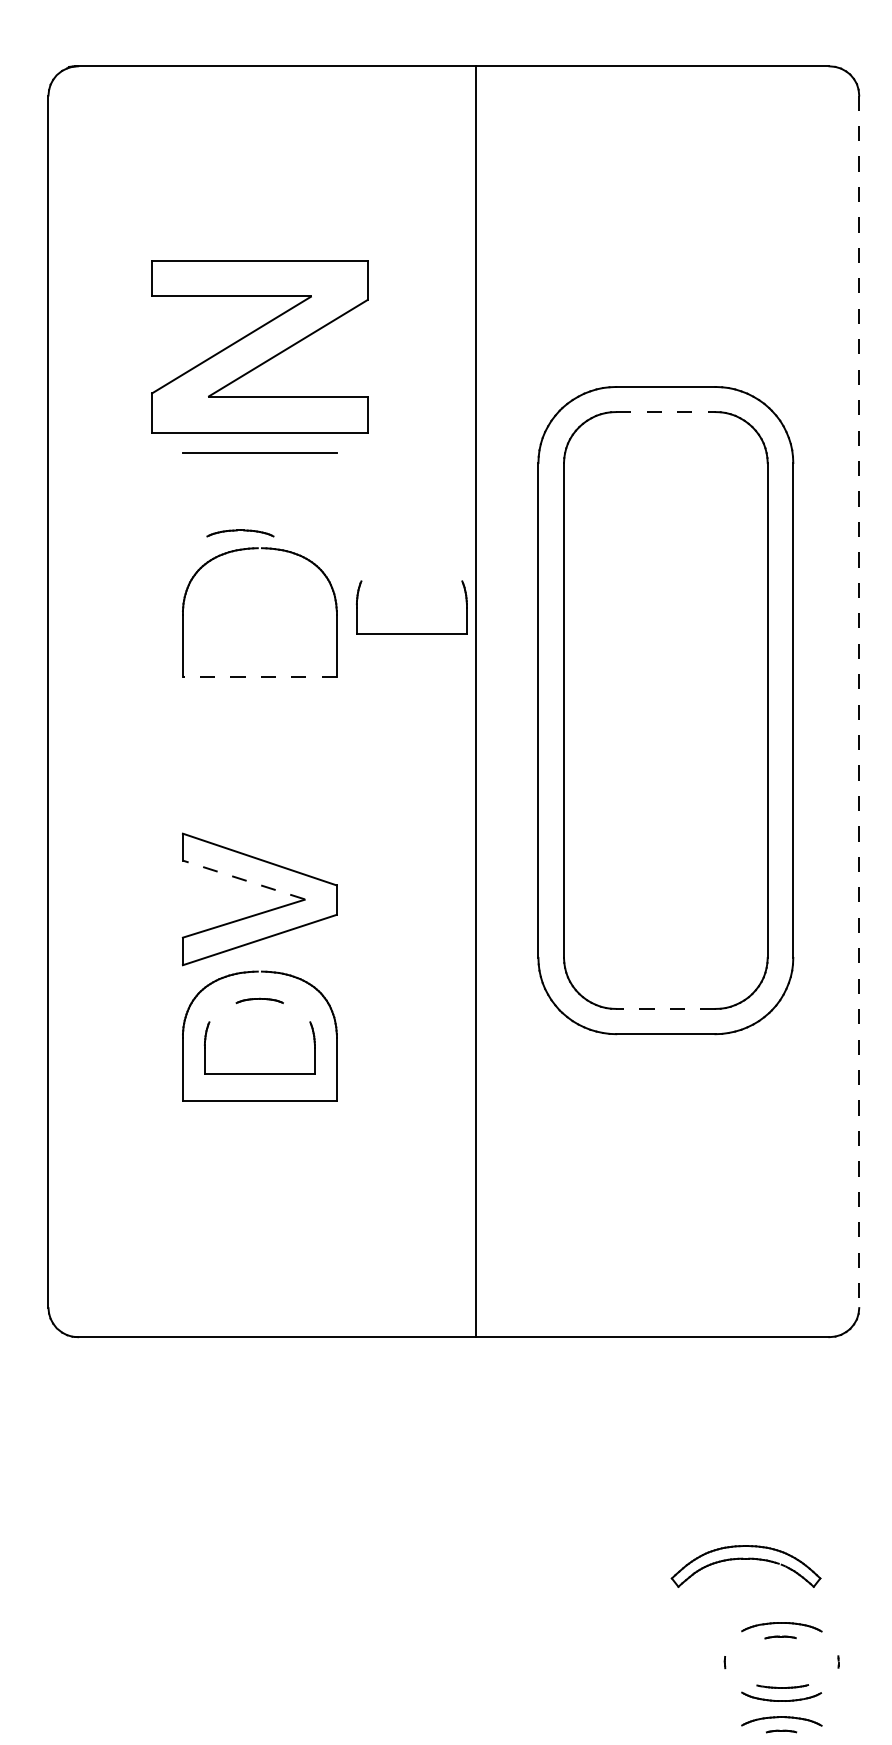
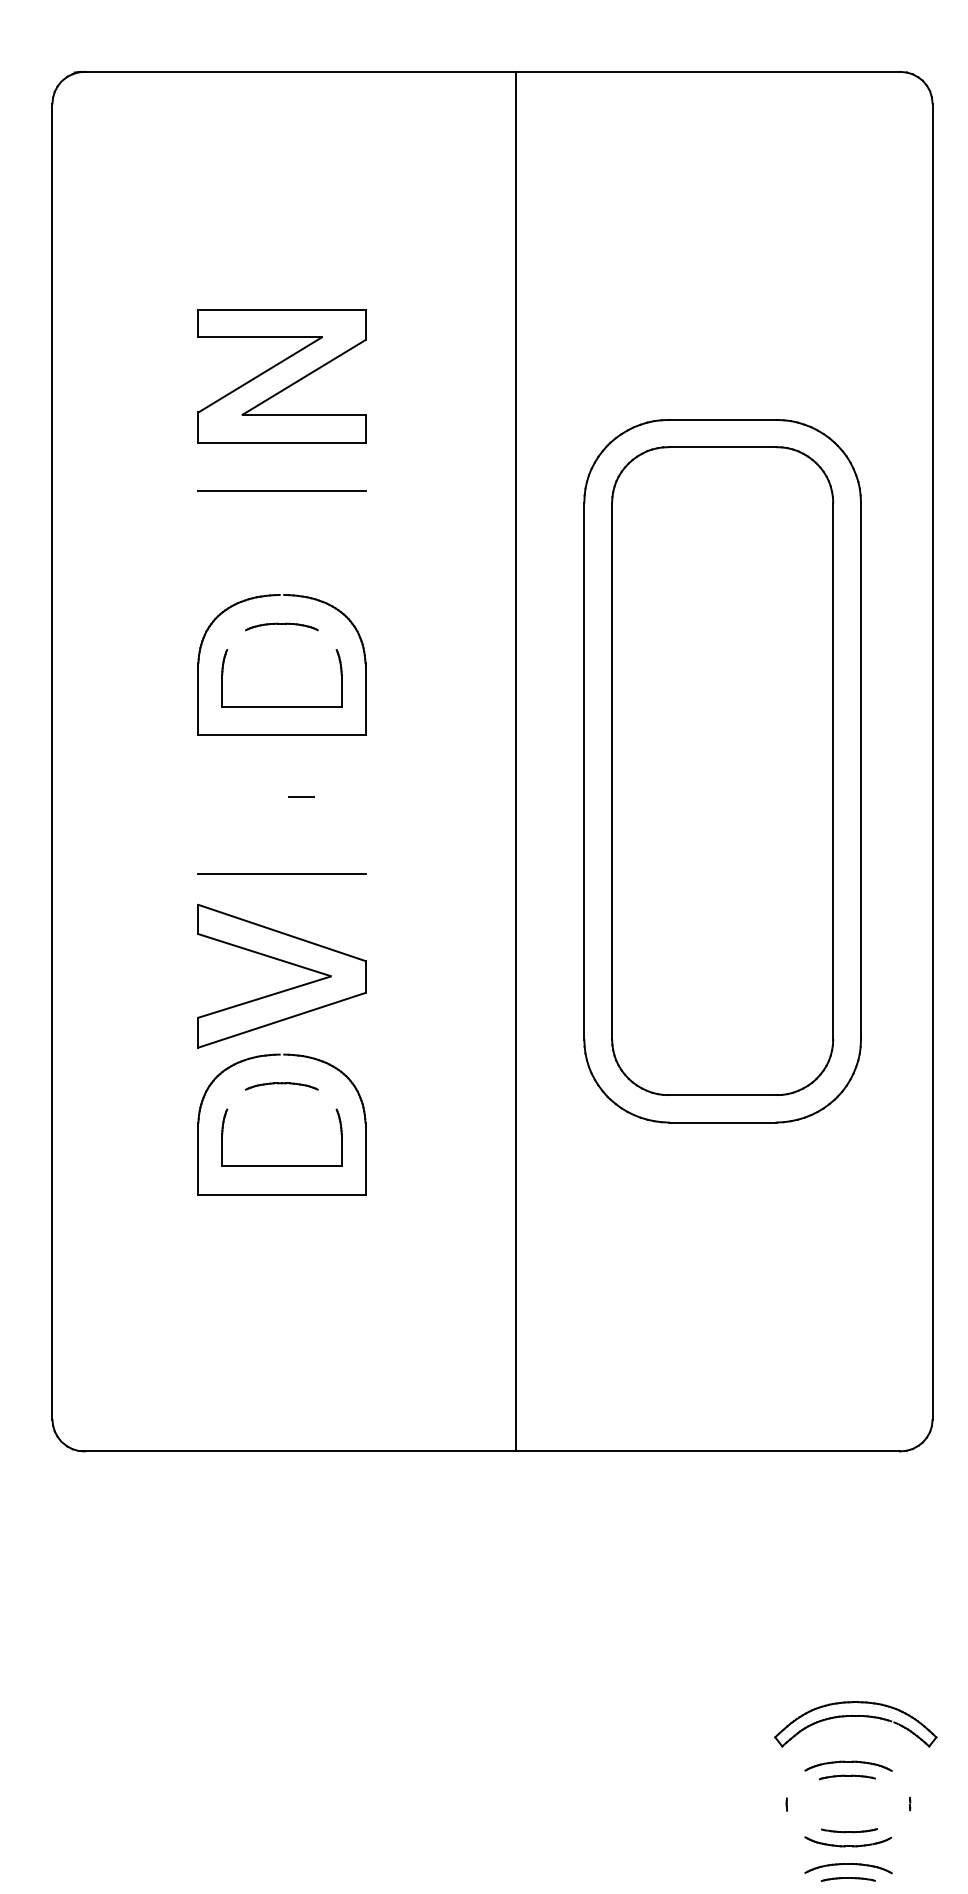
part: (259, 346) -> (281, 376), size x0.71
line: (665, 412) -> (722, 447), dashed -> solid
part: (240, 533) -> (281, 626), moved
part: (411, 633) -> (281, 706), moved
line: (259, 677) -> (281, 735), dashed -> solid
line: (859, 702) -> (932, 762), dashed -> solid
line: (277, 734) -> (301, 797), added
line: (259, 805) -> (281, 874), added
line: (243, 879) -> (264, 954), dashed -> solid
part: (259, 1001) -> (281, 1086), size x1.43
line: (665, 1009) -> (722, 1095), dashed -> solid
part: (745, 1559) -> (855, 1716), moved
part: (779, 1637) -> (846, 1777), size x1.67
part: (780, 1731) -> (847, 1879), size x1.67

